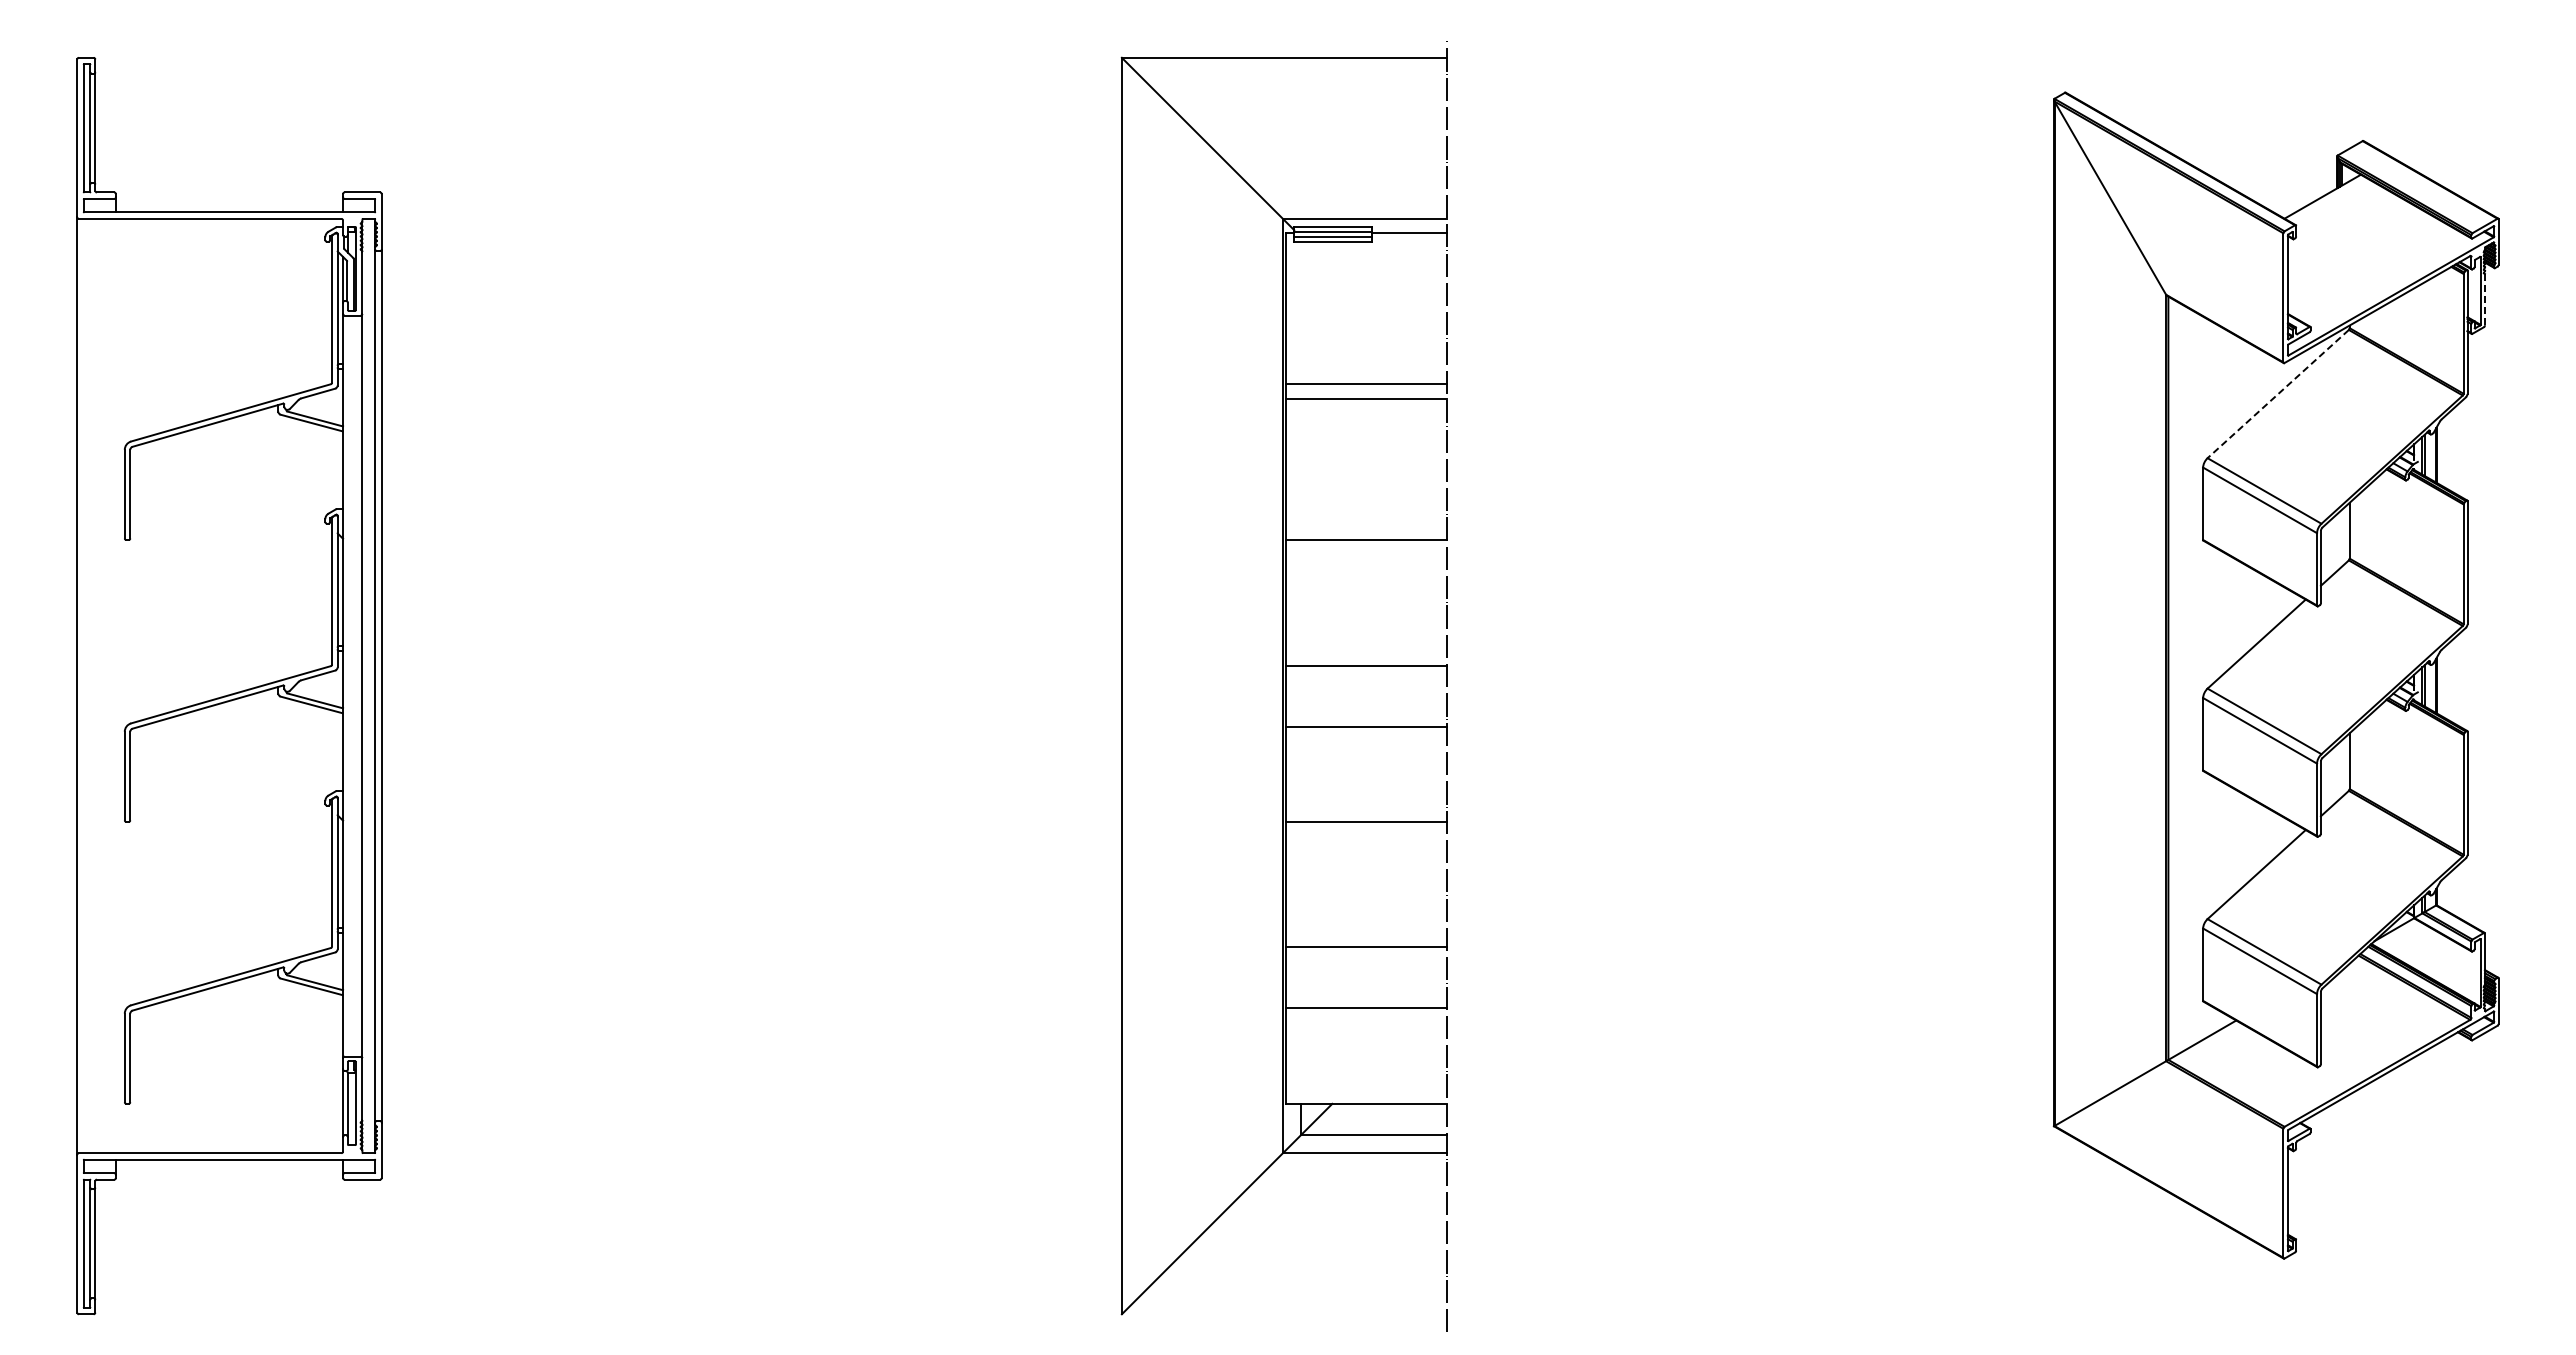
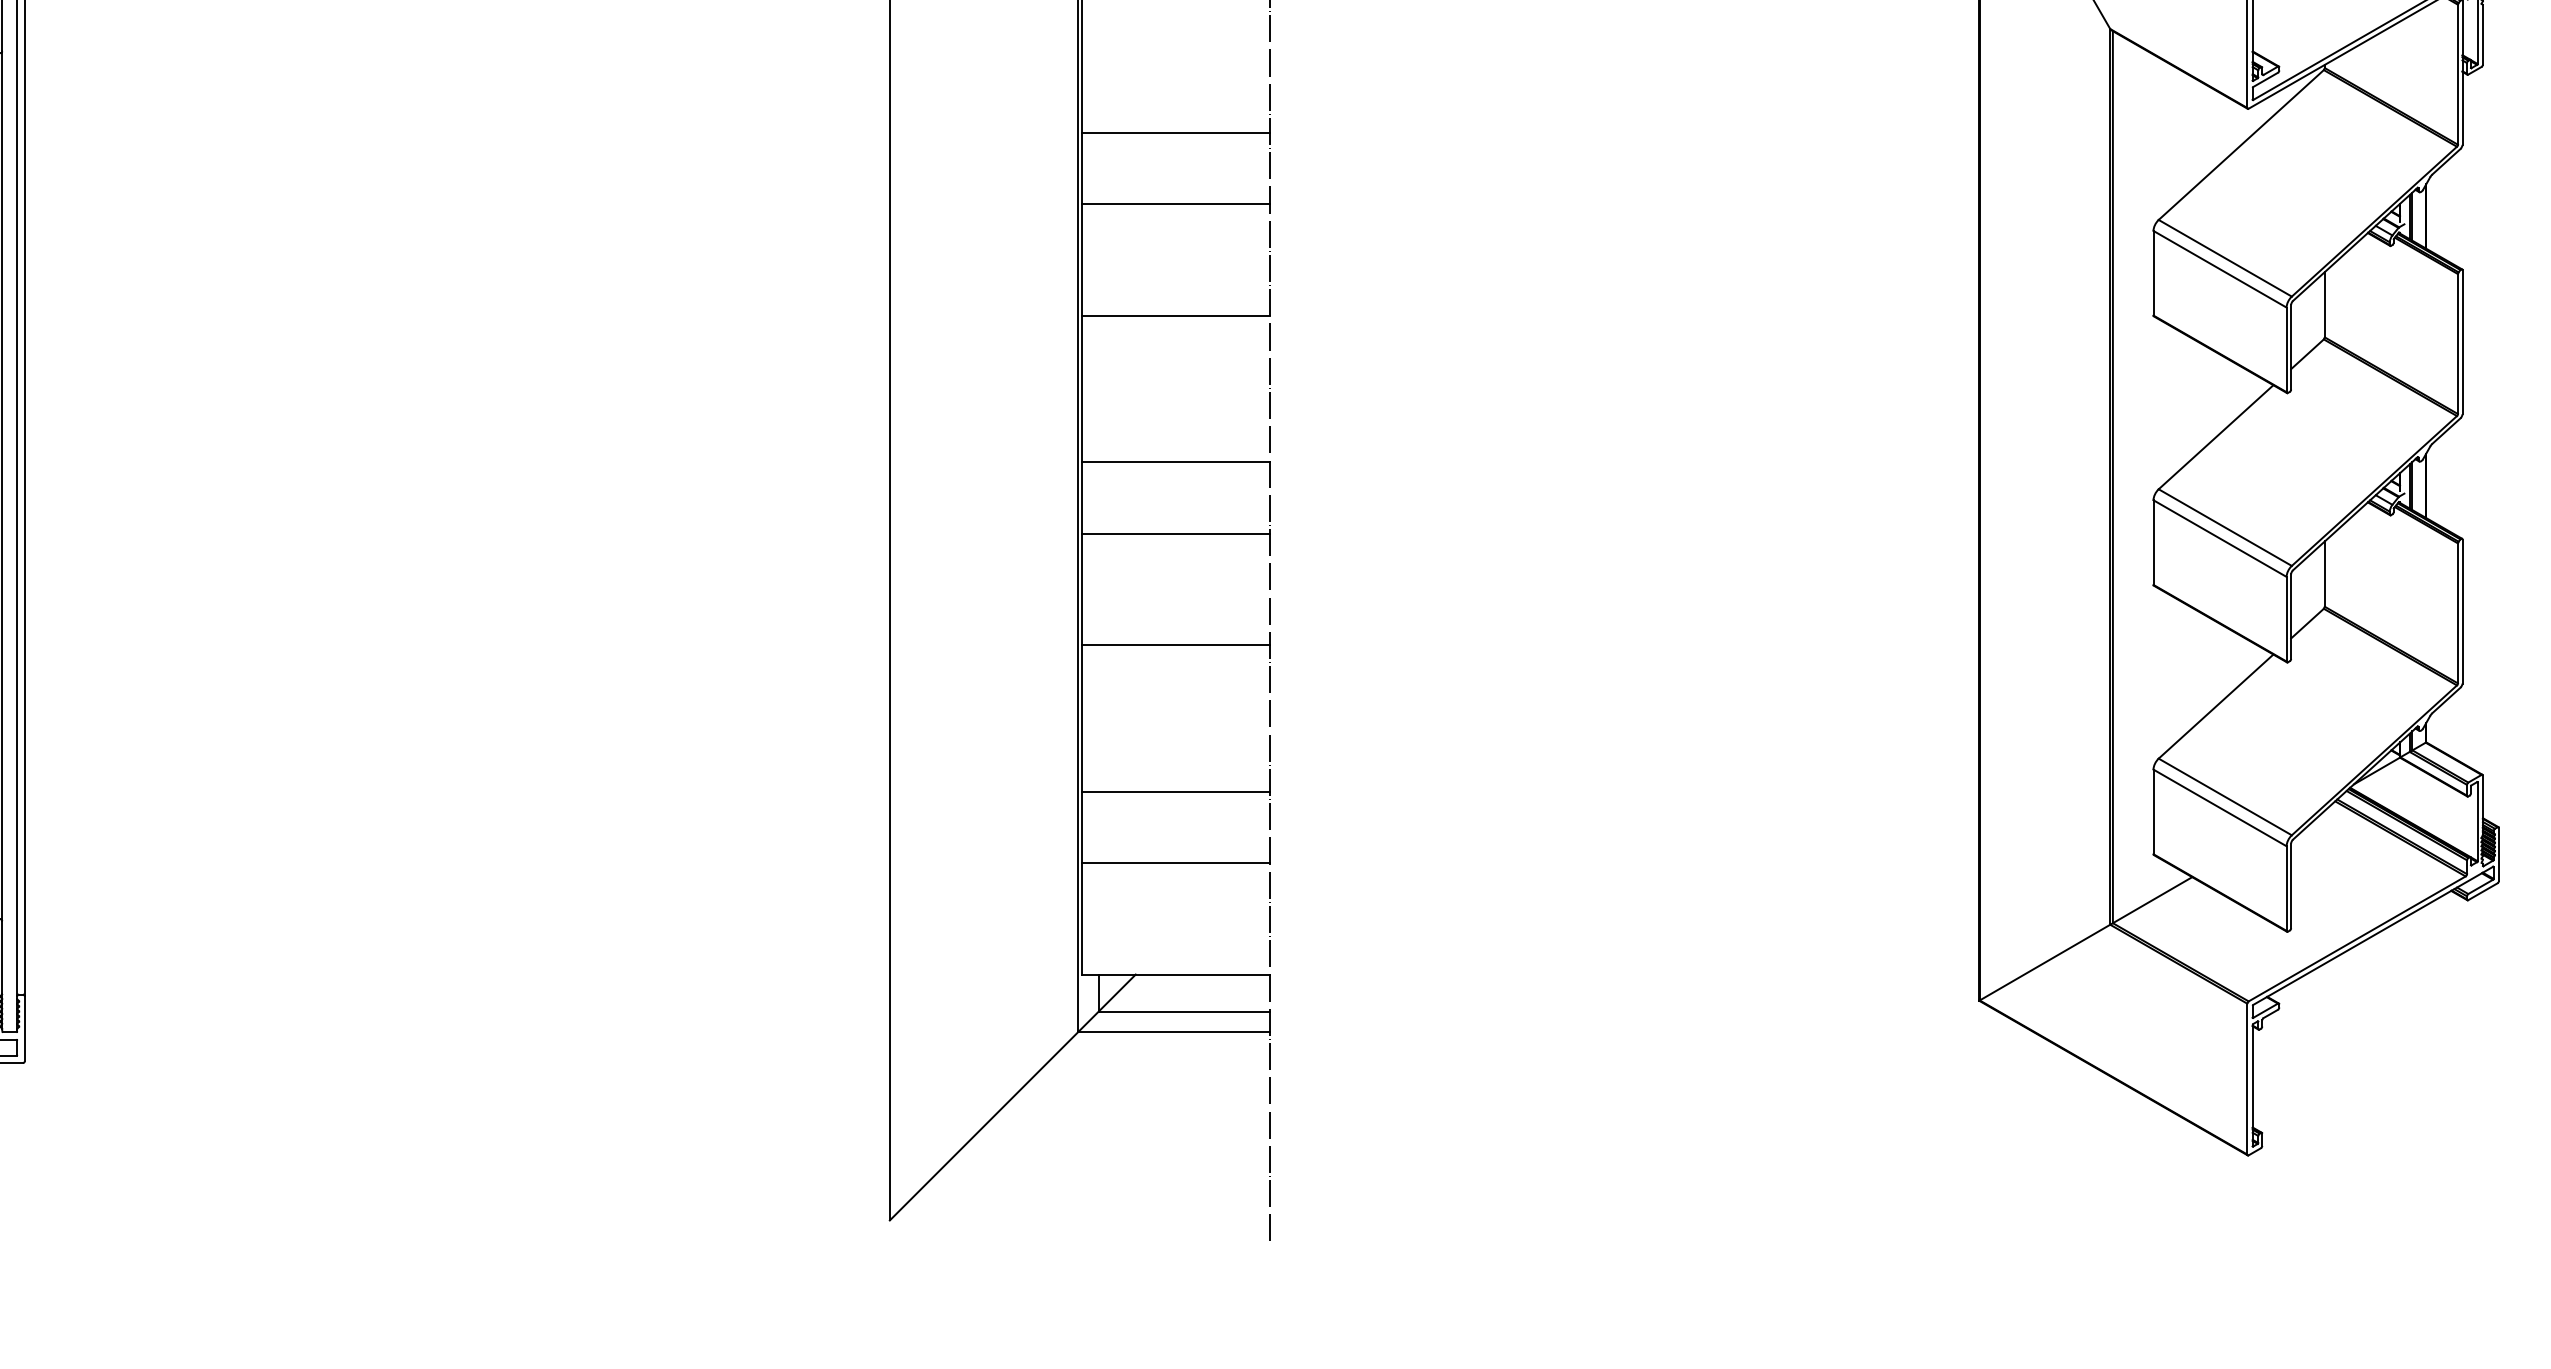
line: (2485, 300) -> (2483, 35), dashed -> solid
line: (2277, 394) -> (2240, 145), dashed -> solid
line: (1366, 398) -> (1175, 203), moved

